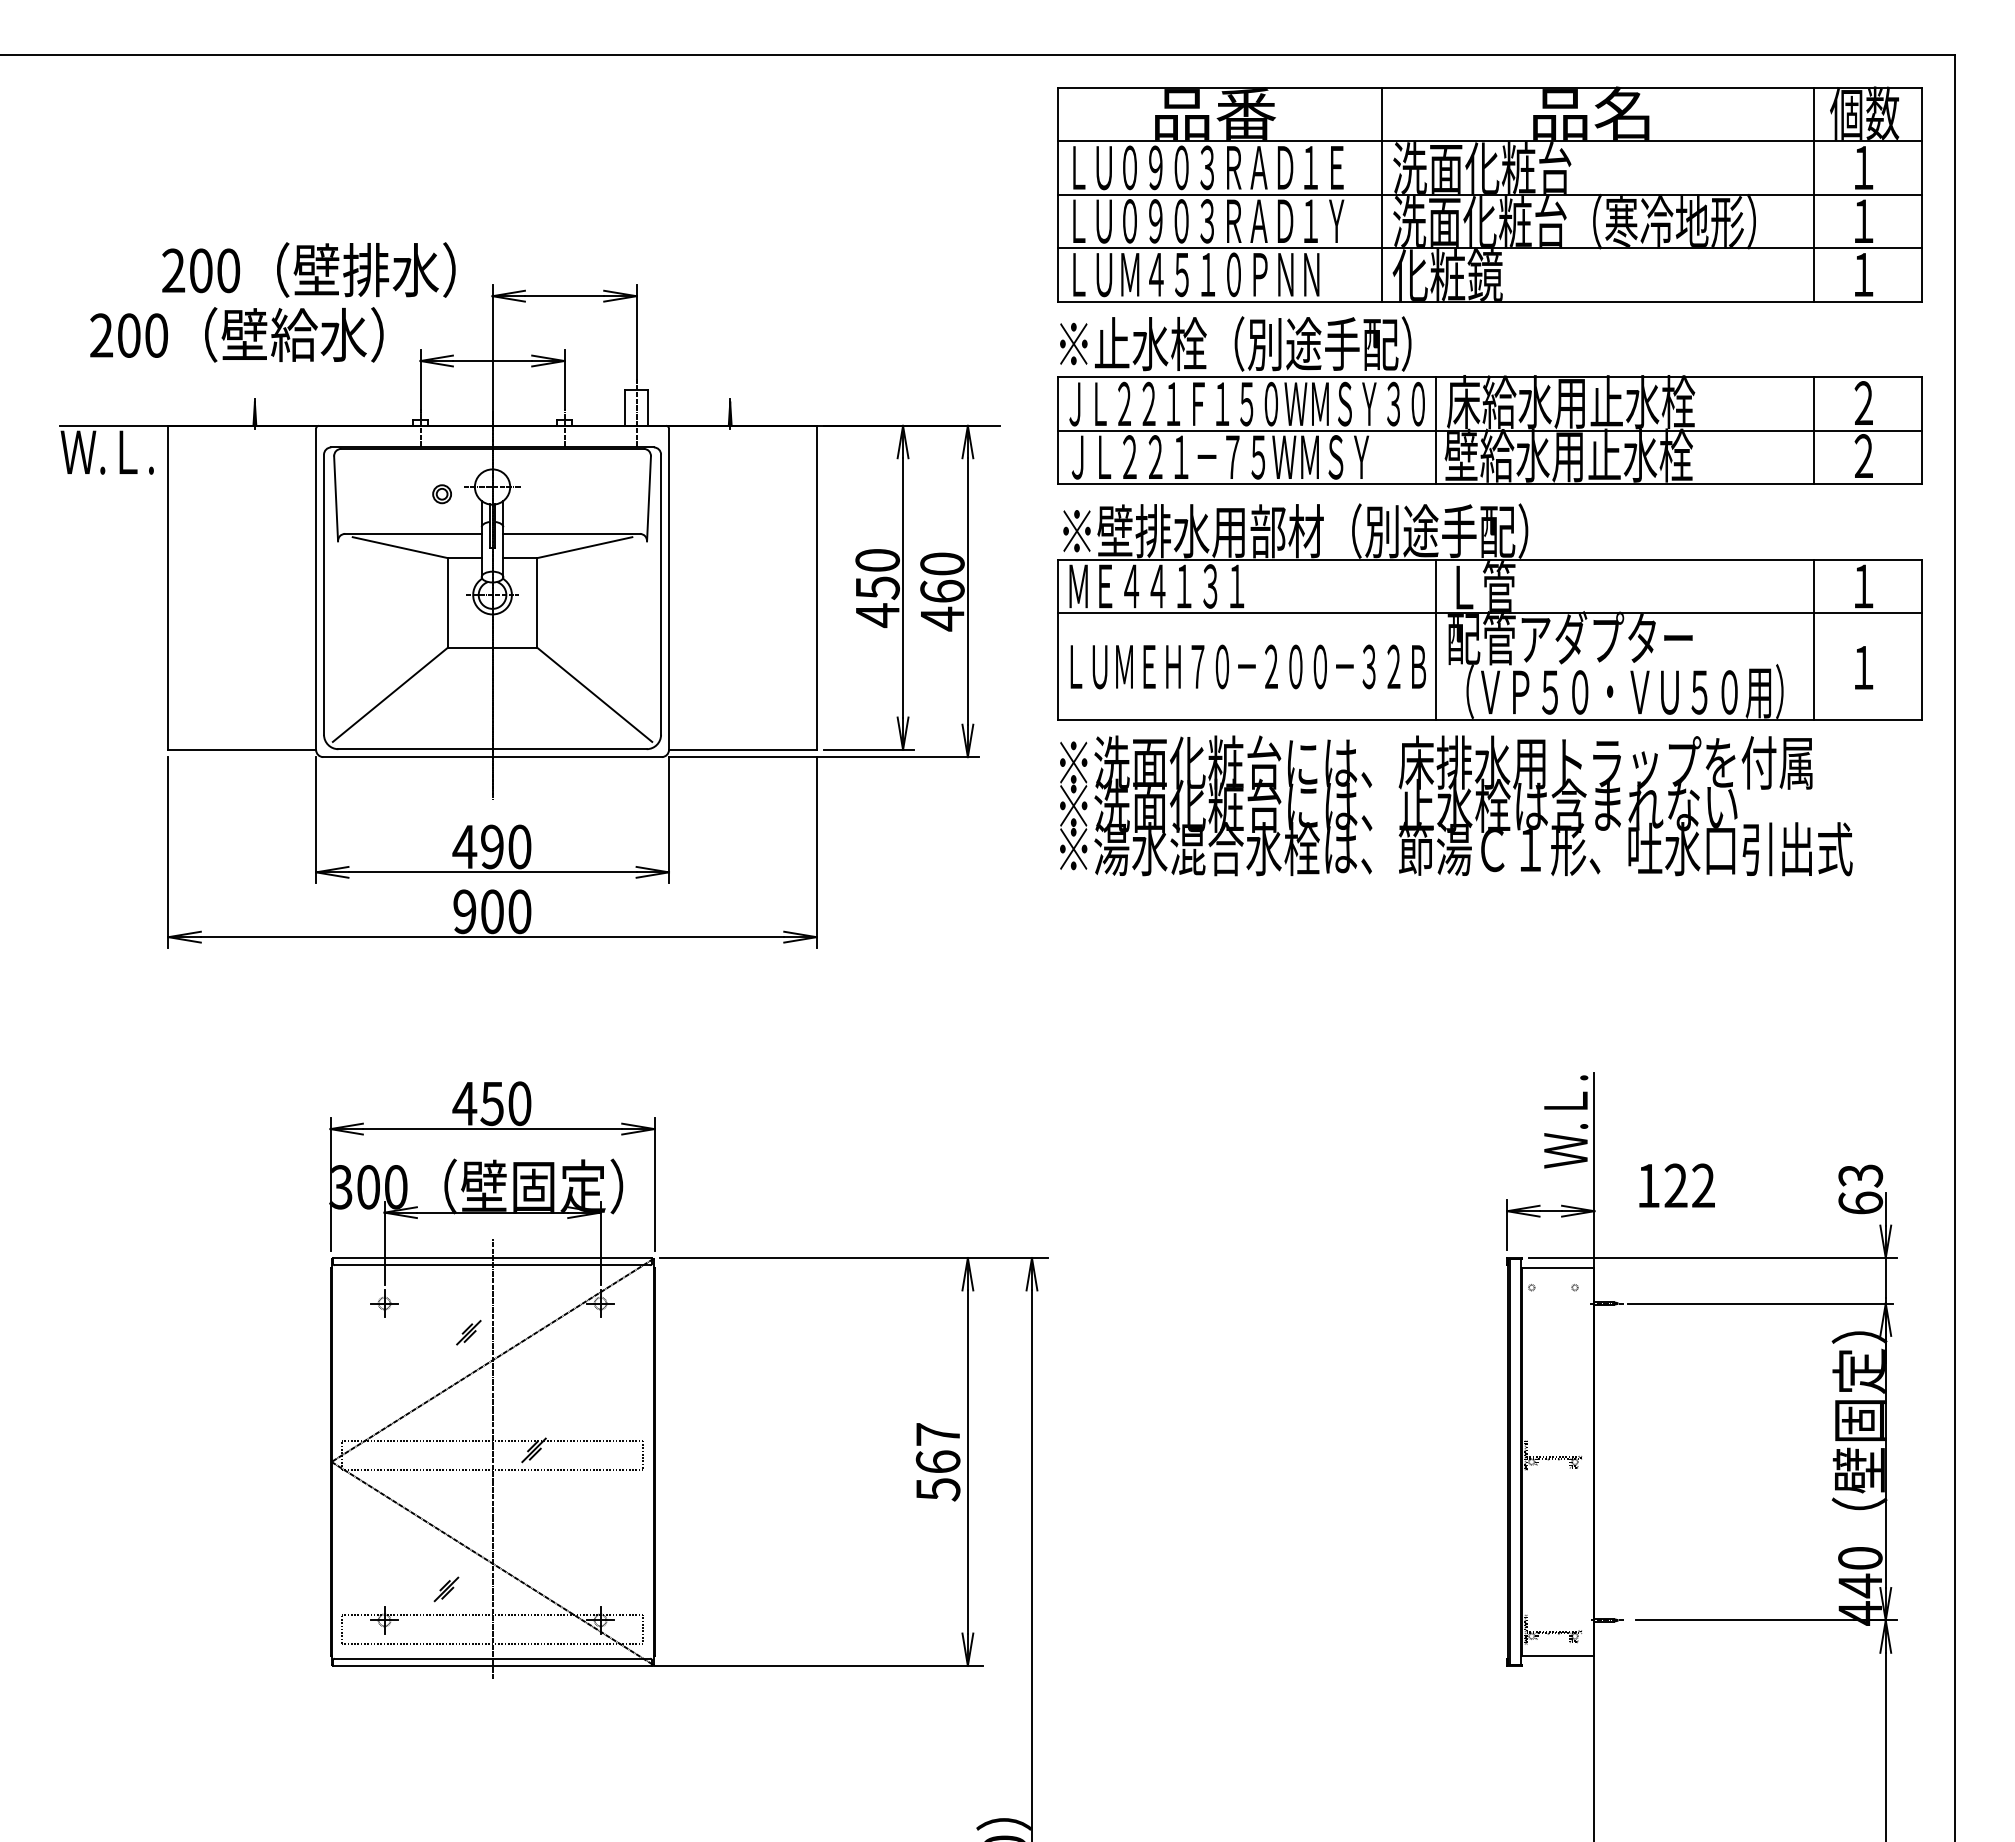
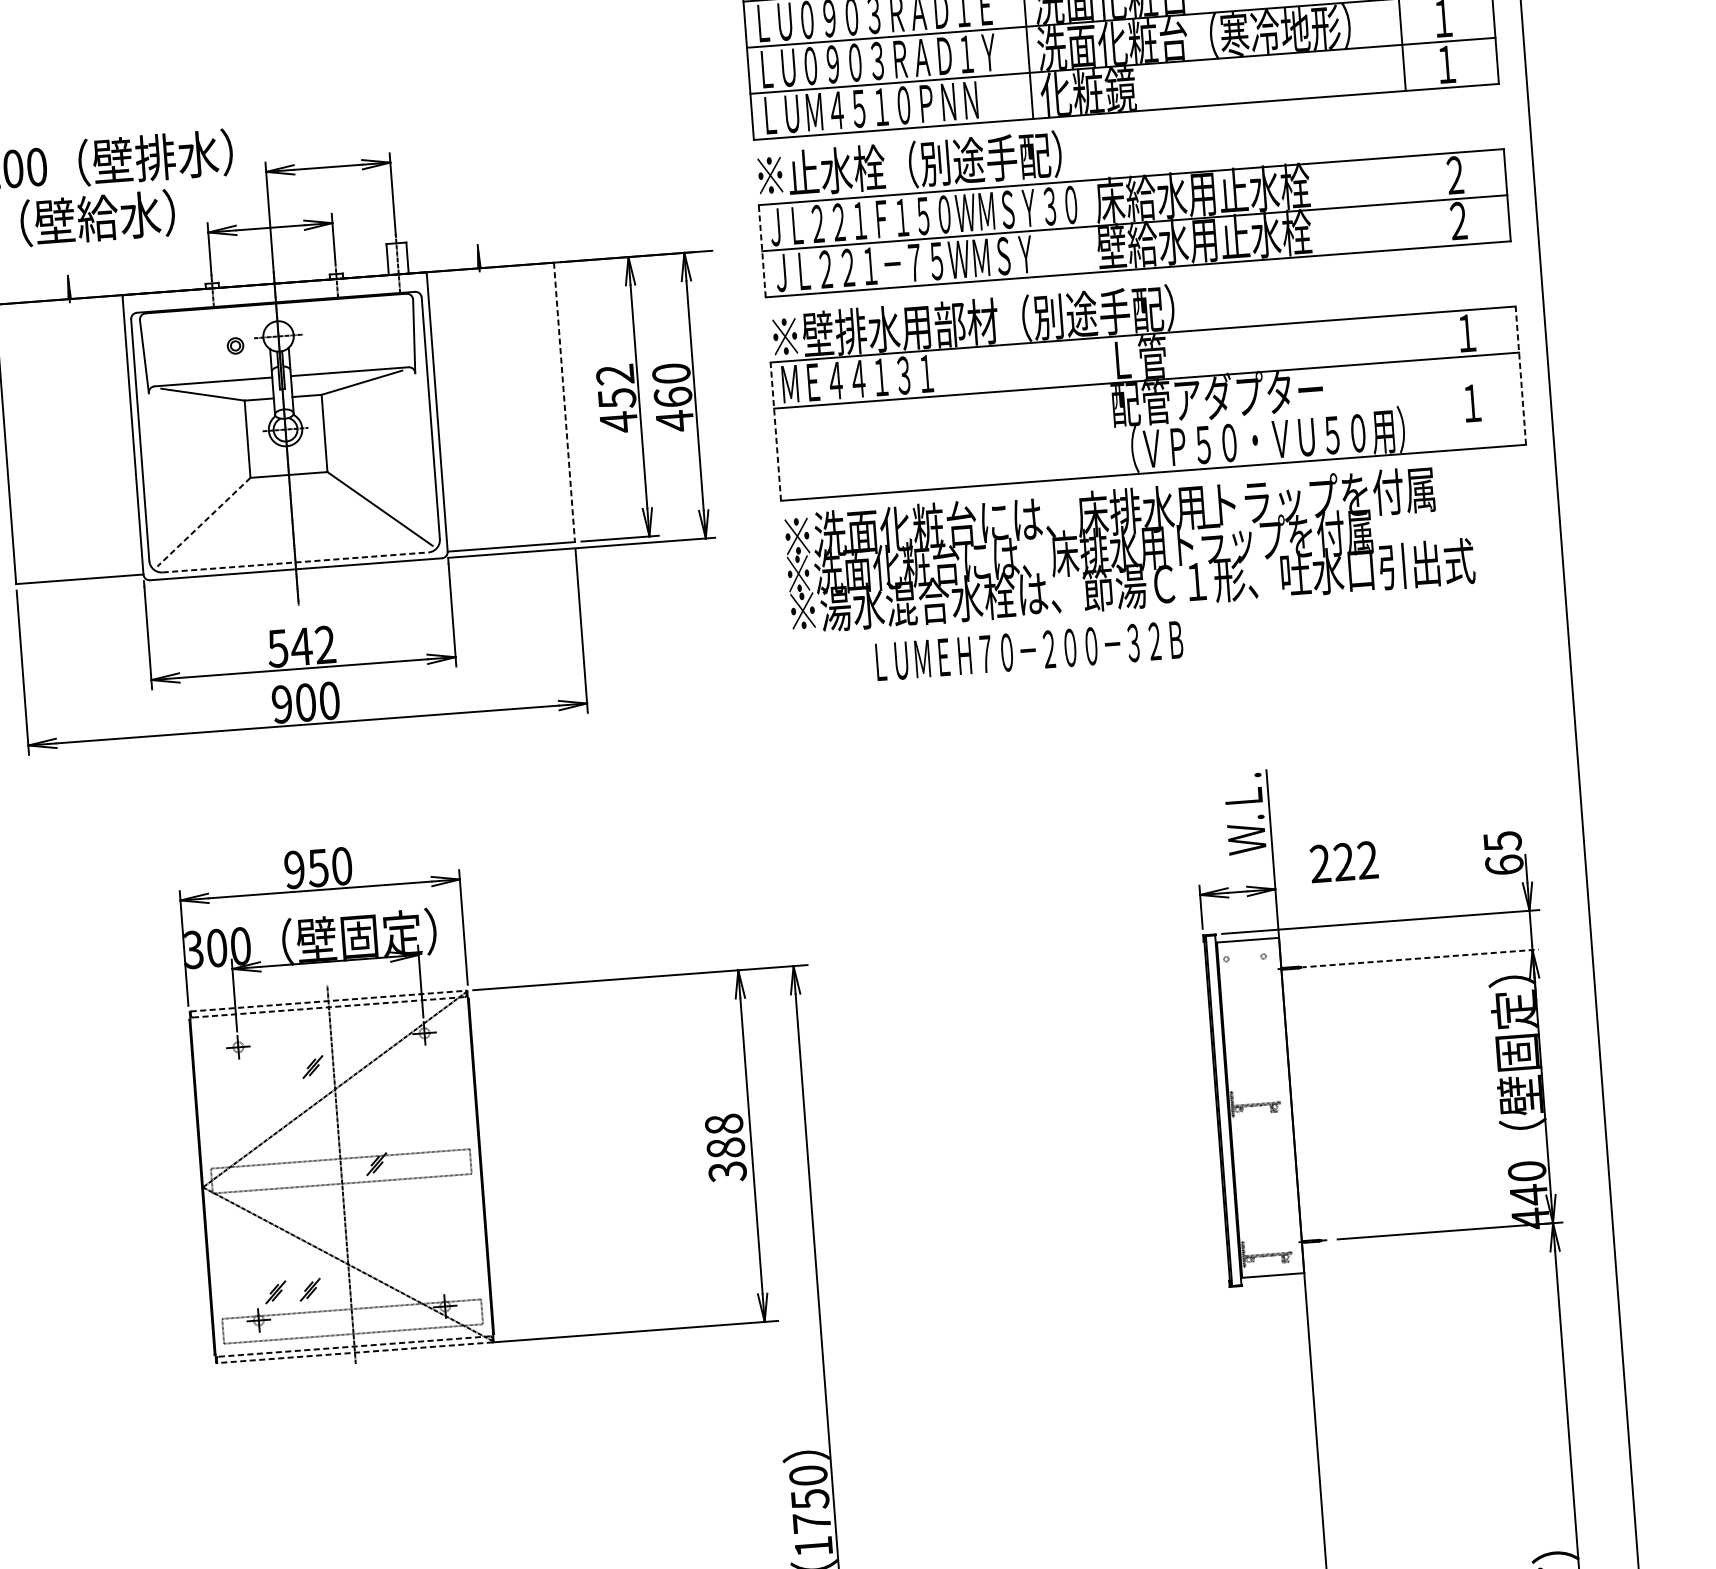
line: (1057, 430) -> (761, 251), solid -> dashed
line: (1436, 430) -> (1088, 226), removed
line: (1814, 430) -> (1414, 202), removed
text: (877, 560) -> (615, 374), 450 -> 452
line: (816, 588) -> (564, 402), solid -> dashed
line: (1057, 639) -> (775, 431), solid -> dashed
line: (1436, 639) -> (1102, 406), removed
line: (1814, 639) -> (1428, 382), removed
line: (1922, 639) -> (1521, 375), solid -> dashed
text: (1247, 666) -> (1028, 650), moved
line: (390, 695) -> (204, 522), solid -> dashed
line: (493, 749) -> (296, 562), solid -> dashed
text: (1398, 805) -> (1080, 552), ※洗面化粧台には、止水栓は含まれない -> ※洗面化粧台には、床排水用トラップを付属
text: (491, 846) -> (300, 646), 490 -> 542
text: (464, 1103) -> (294, 869), 450 -> 950
text: (1860, 1175) -> (1502, 841), 63 -> 65
text: (1648, 1185) -> (1320, 863), 122 -> 222
line: (492, 1258) -> (328, 1001), solid -> dashed
line: (492, 1265) -> (328, 1007), solid -> dashed
line: (1761, 1303) -> (1425, 958), solid -> dashed
text: (937, 1462) -> (725, 1148), 567 -> 388
part: (406, 1589) -> (275, 1292), added
line: (492, 1658) -> (354, 1346), solid -> dashed
line: (492, 1665) -> (354, 1352), solid -> dashed

